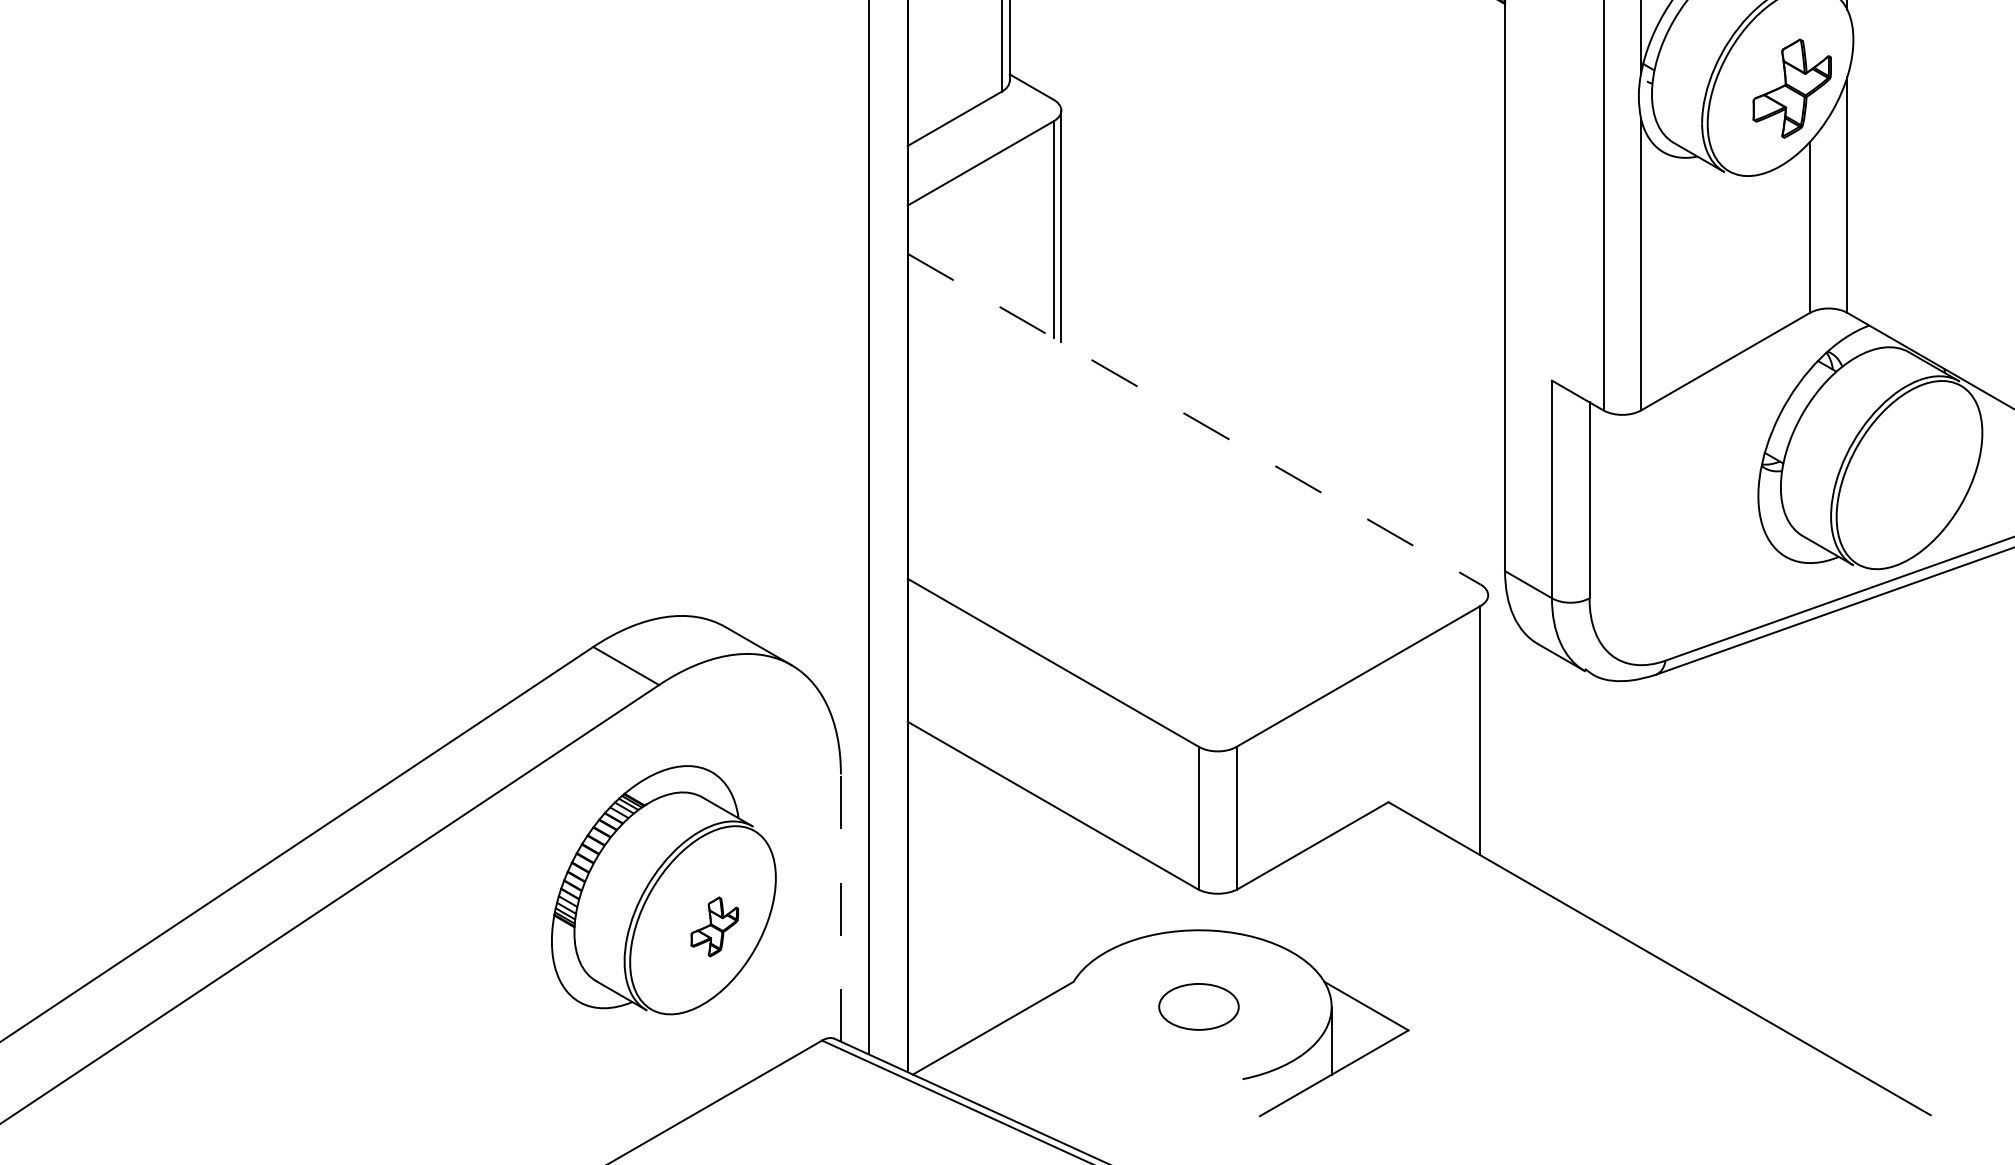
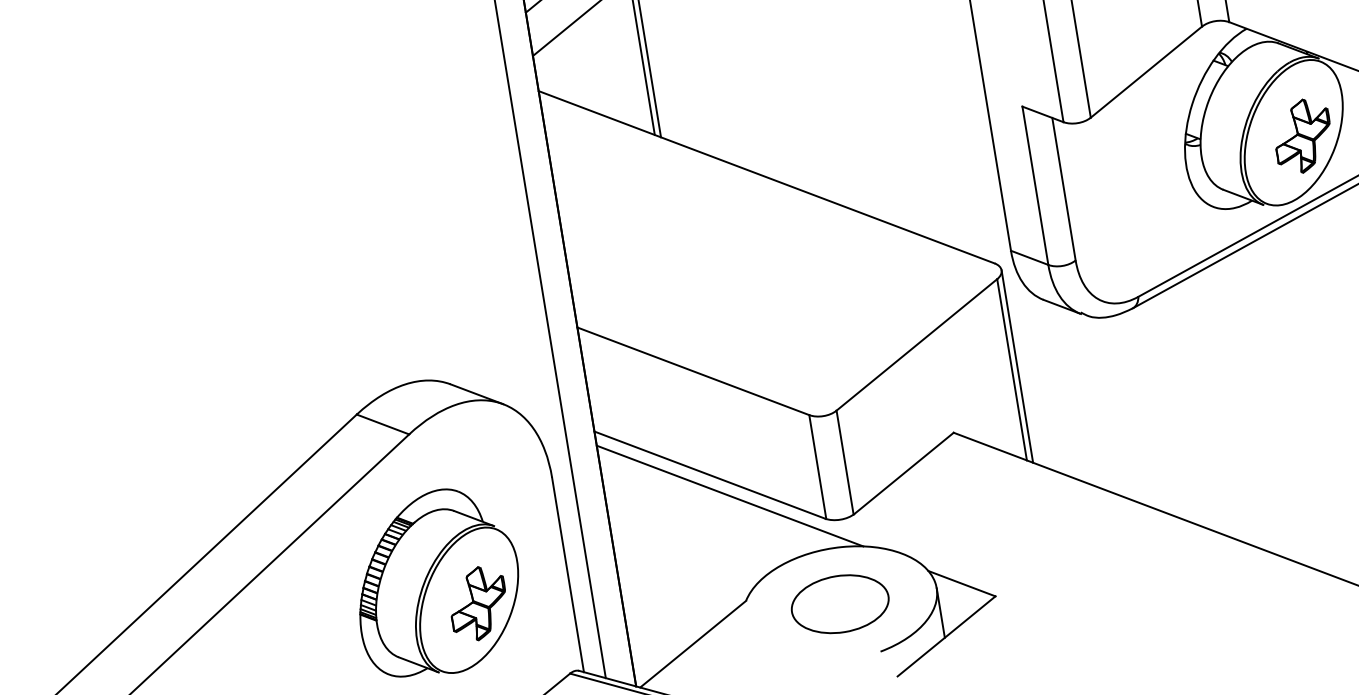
line: (1194, 419) -> (767, 177), dashed -> solid
part: (1920, 481) -> (1302, 136), added
line: (1488, 727) -> (1017, 366), added
line: (1074, 837) -> (729, 495), added
line: (840, 908) -> (567, 575), dashed -> solid
part: (714, 926) -> (478, 603), size x1.67
part: (1198, 1006) -> (839, 603), size x1.67

